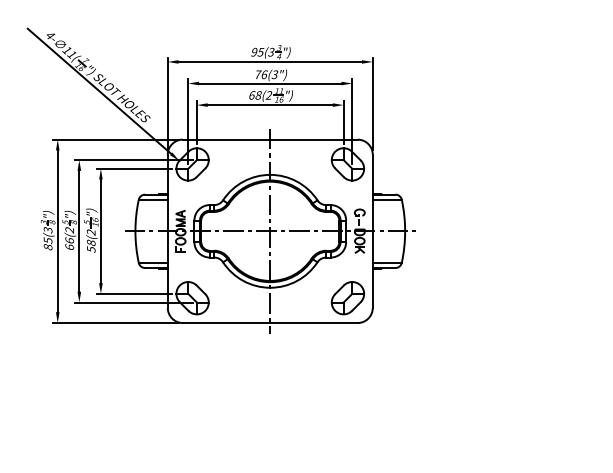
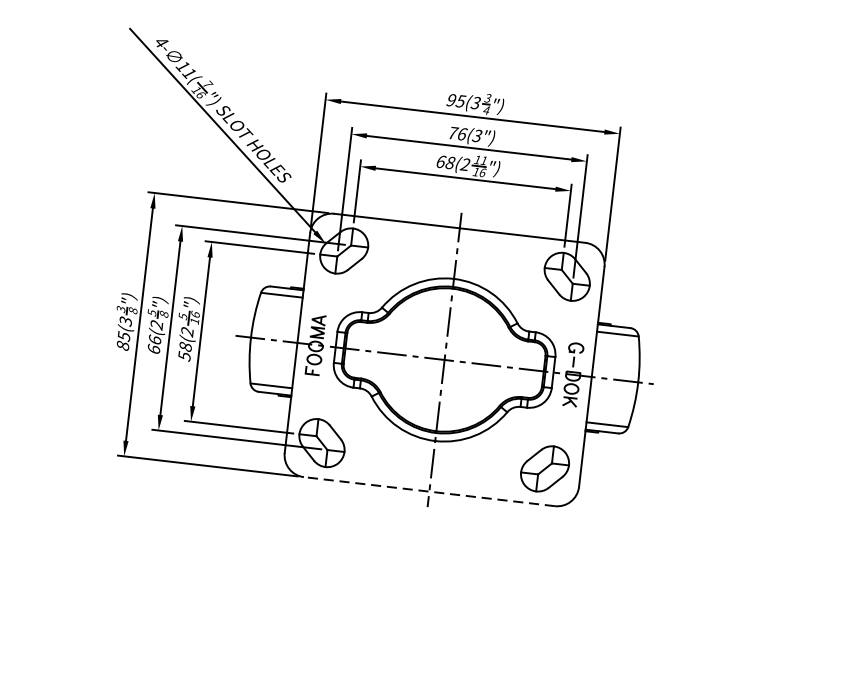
line: (269, 323) -> (428, 492), solid -> dashed

